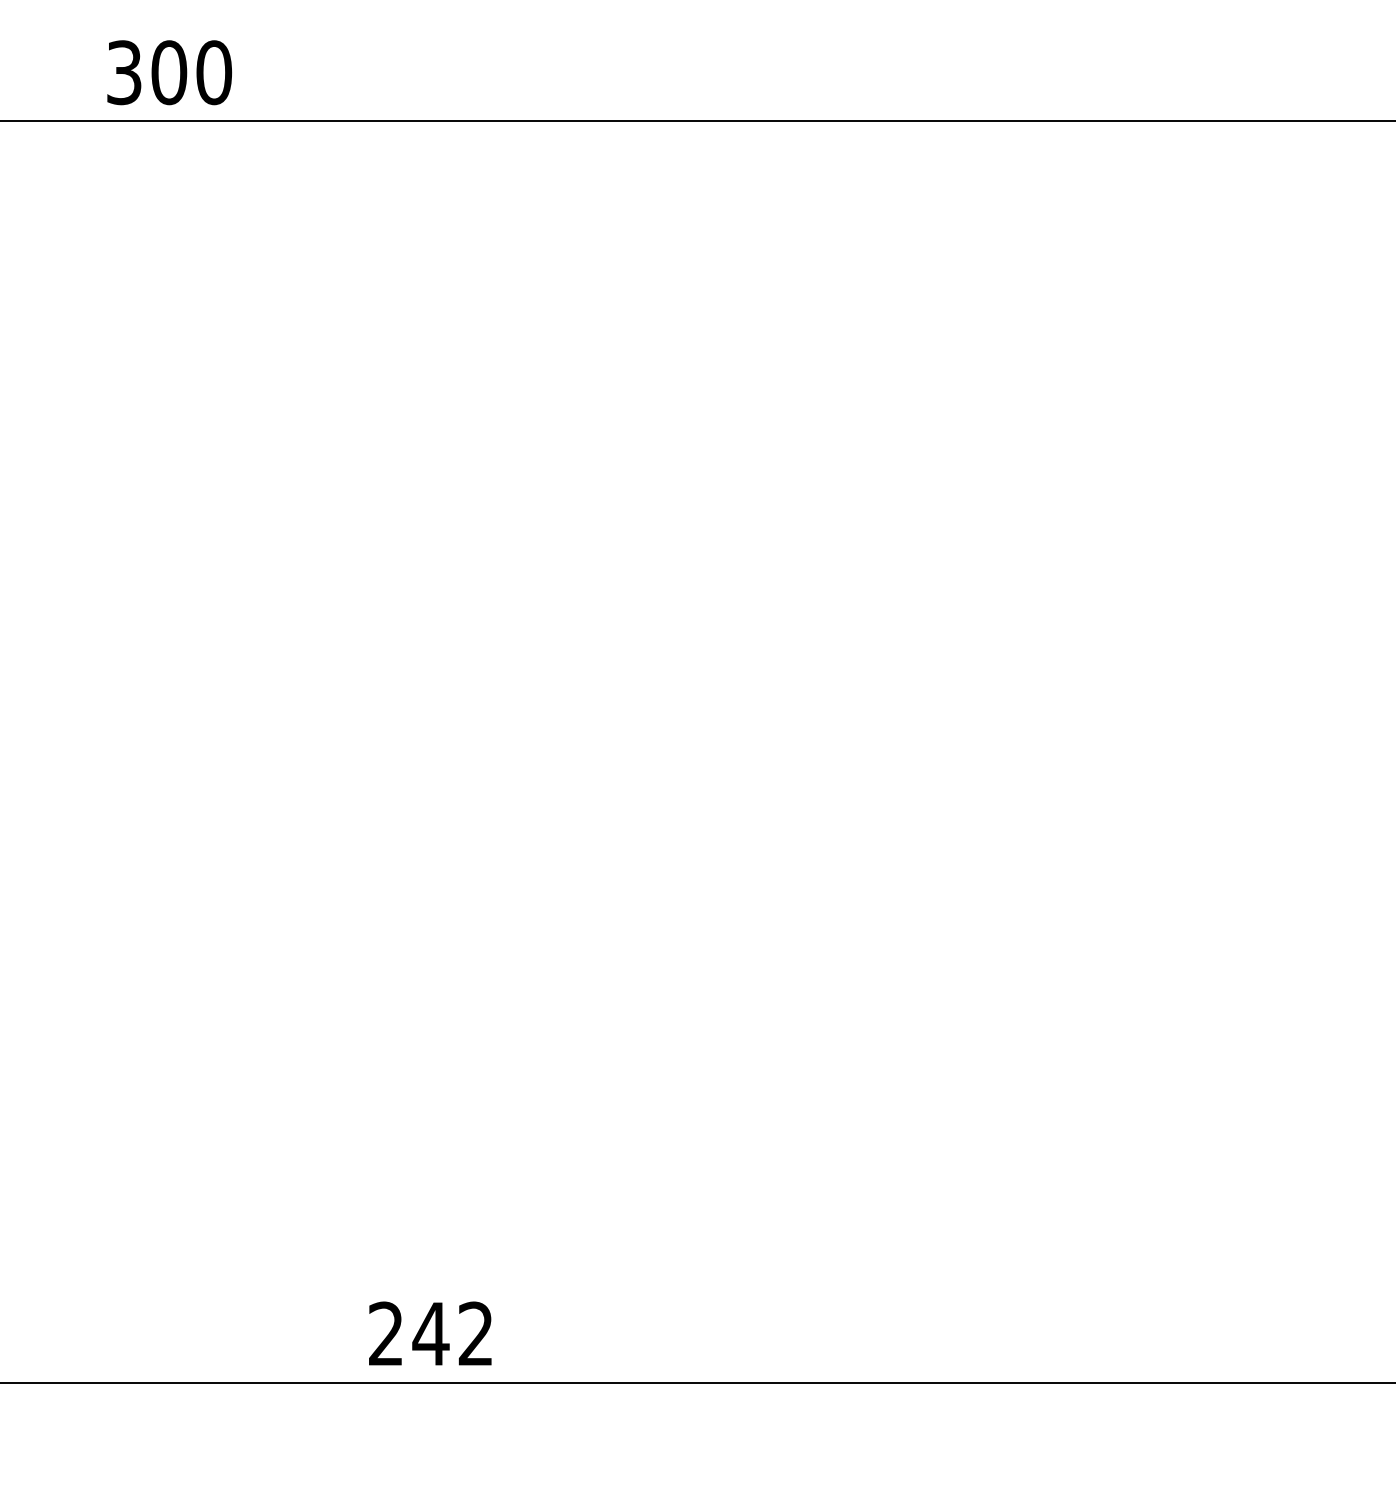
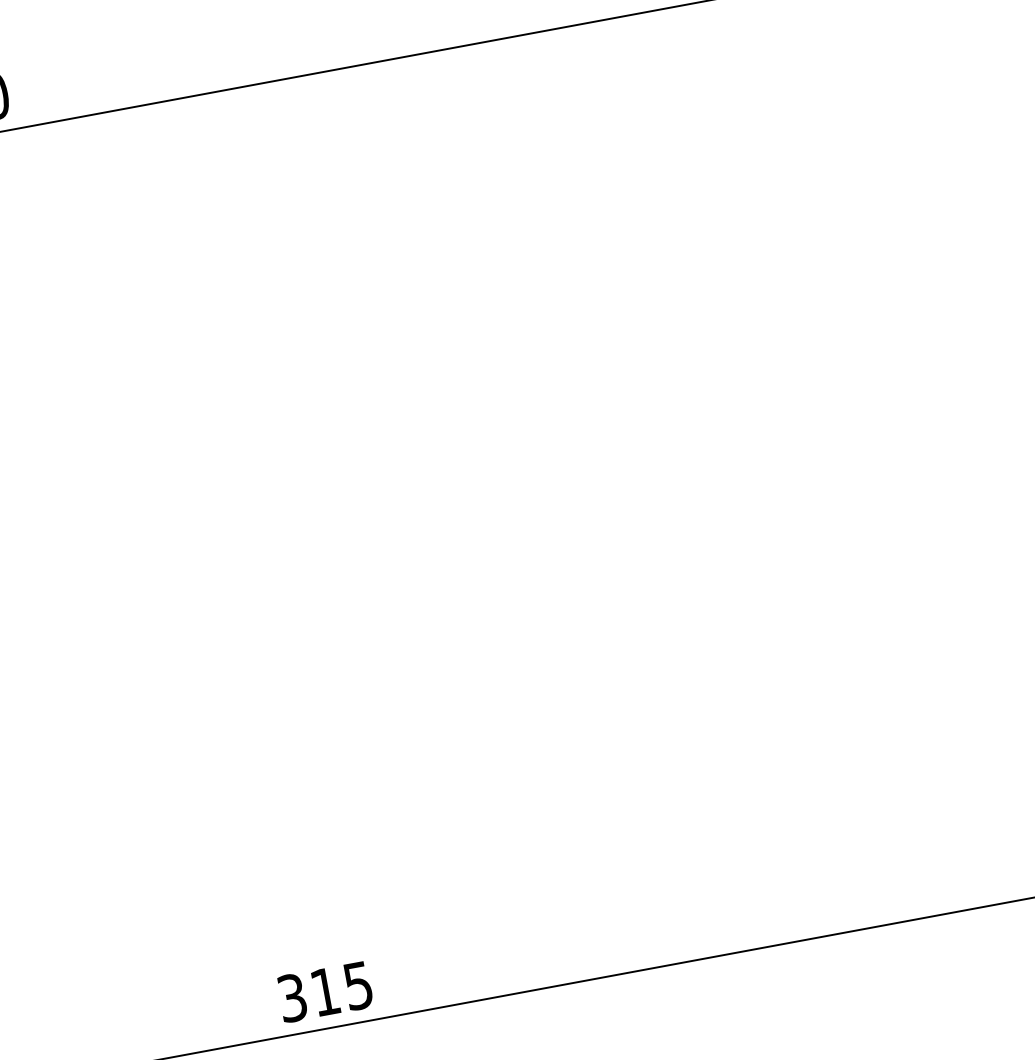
text: (430, 1333) -> (324, 991), 242 -> 315

